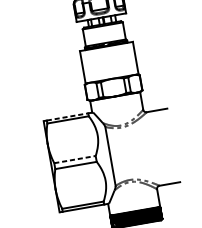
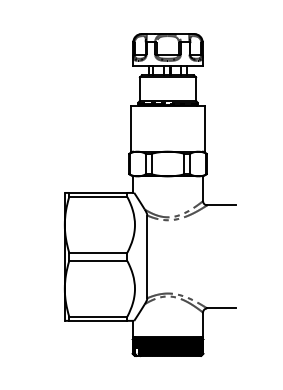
line: (67, 116) -> (98, 192), dashed -> solid
line: (75, 159) -> (98, 252), dashed -> solid

